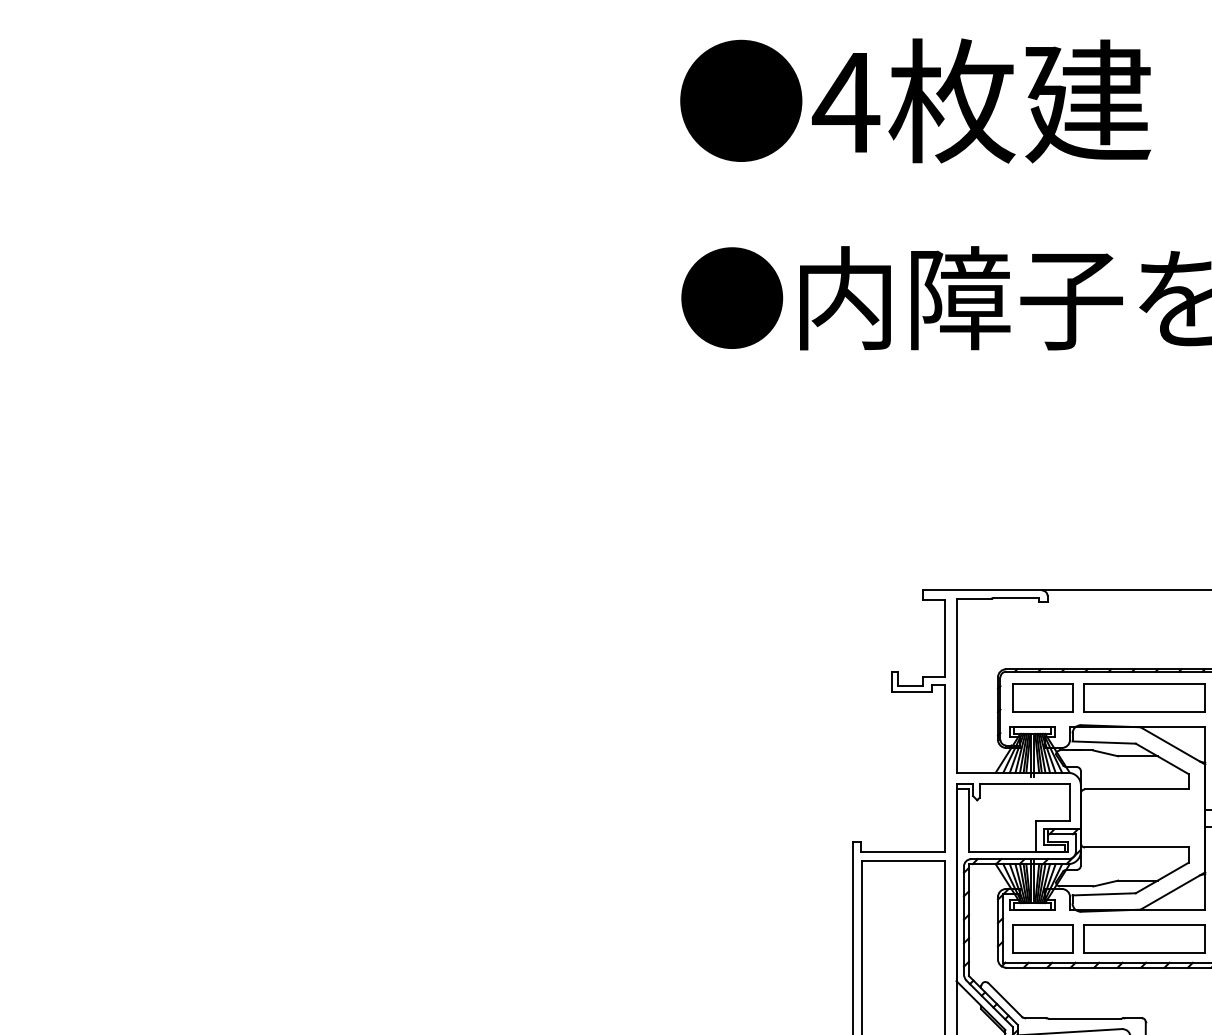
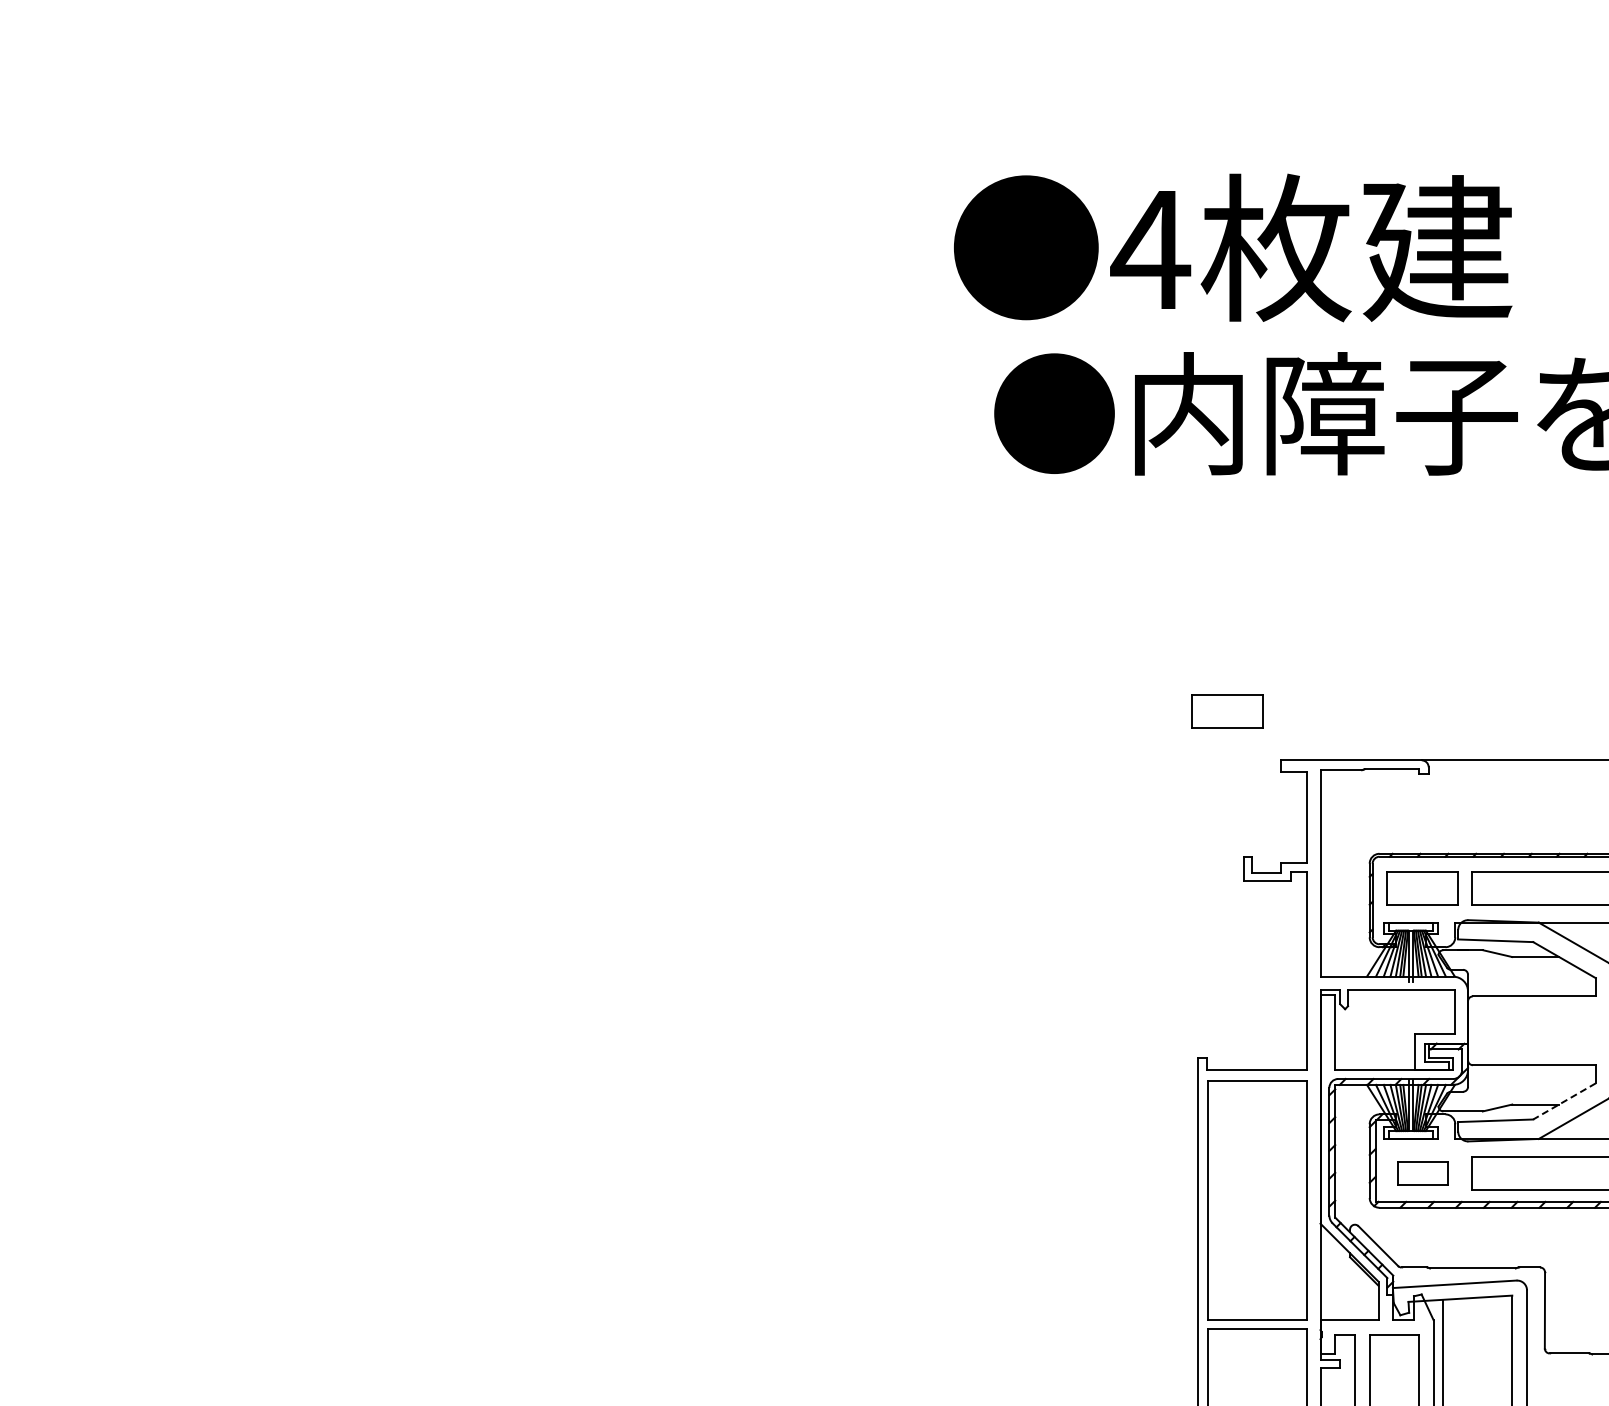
text: (916, 100) -> (1233, 247), moved
part: (878, 549) -> (1227, 711), added
line: (1162, 878) -> (1564, 1101), solid -> dashed
part: (1042, 938) -> (1422, 1173), size x0.7

